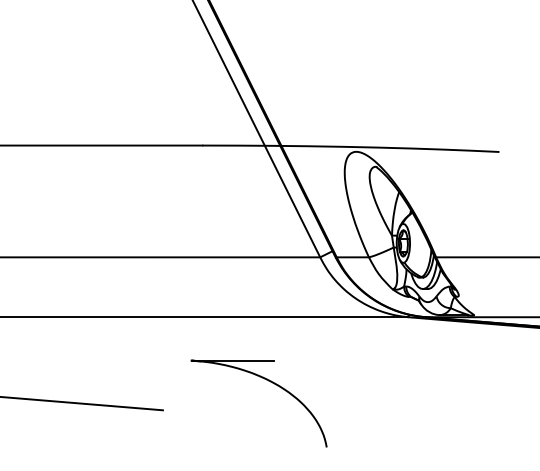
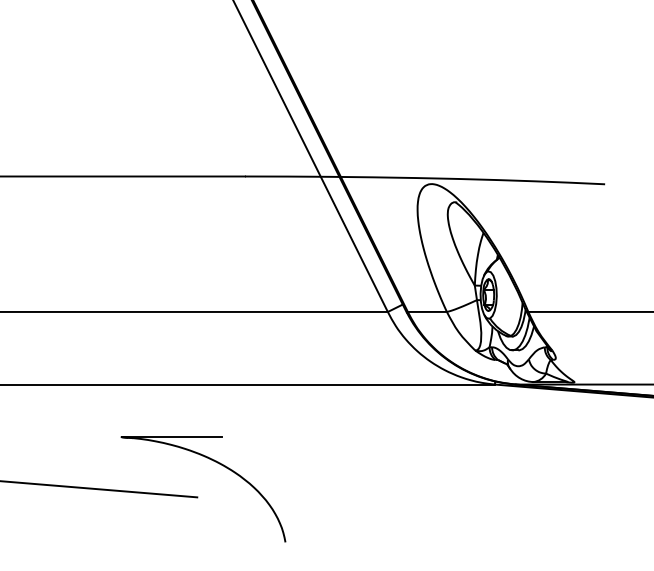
part: (268, 381) -> (214, 462), moved

